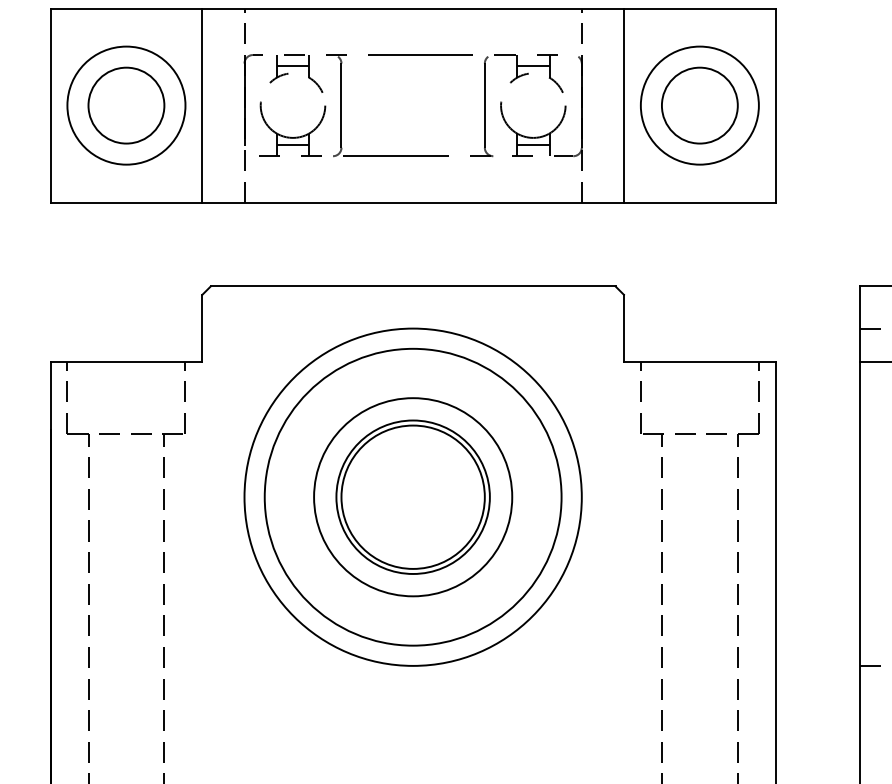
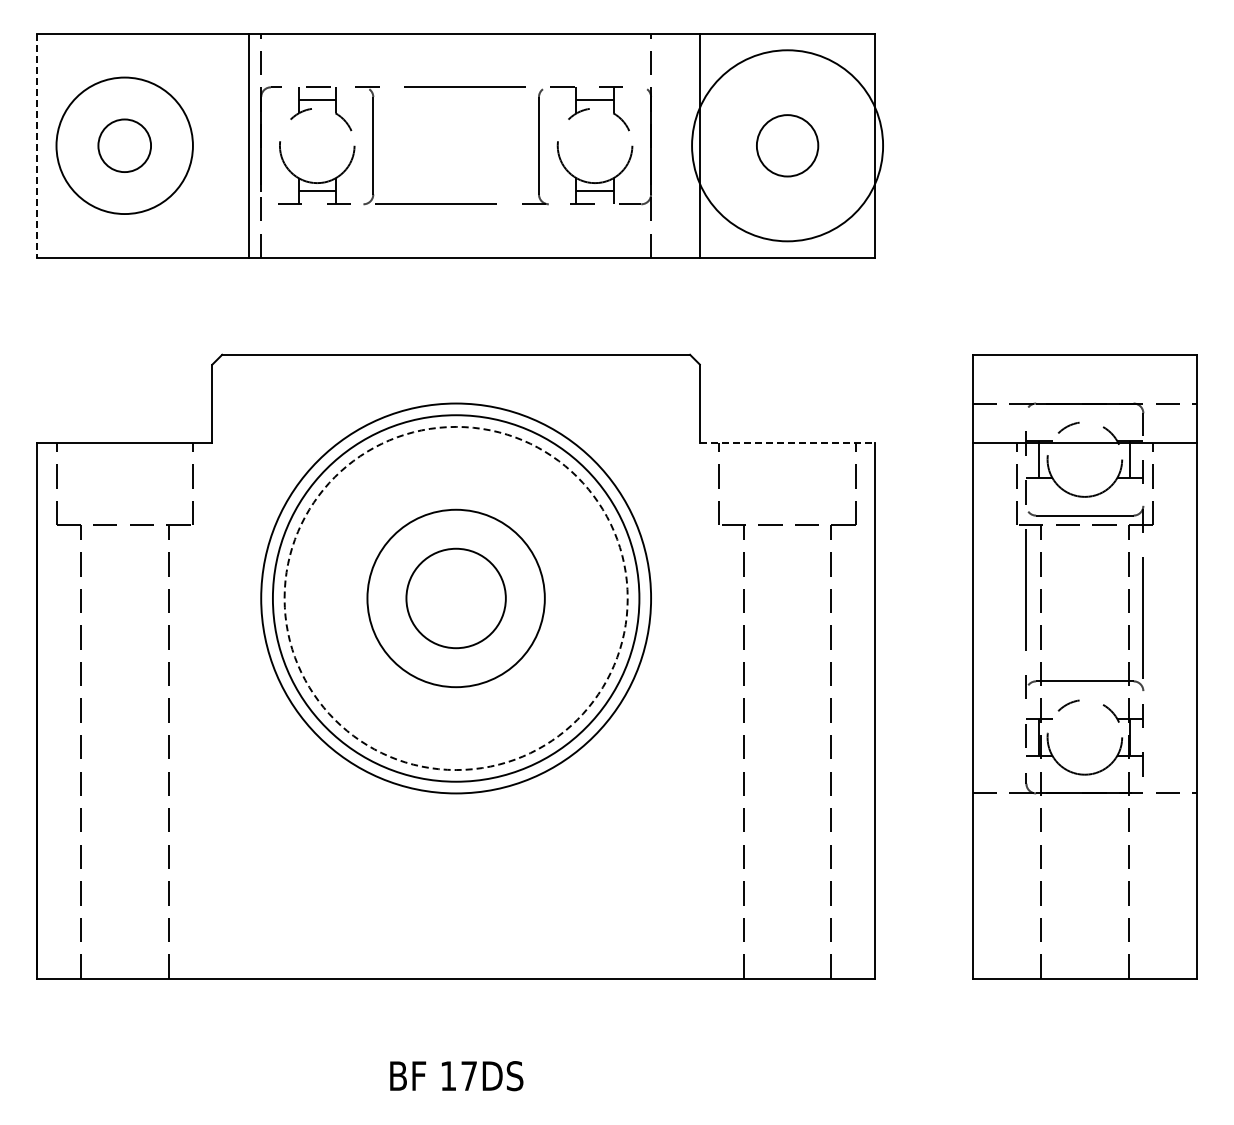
circle: (126, 105) -> (124, 145), size x0.6
line: (202, 105) -> (249, 145), moved
circle: (699, 105) -> (787, 145), size x0.7
circle: (699, 105) -> (787, 145), size x1.4
line: (50, 106) -> (37, 146), solid -> dashed
line: (699, 362) -> (787, 442), solid -> dashed
circle: (412, 497) -> (455, 598), size x1.6
circle: (412, 497) -> (455, 598), solid -> dashed
circle: (413, 497) -> (456, 598), size x0.6

